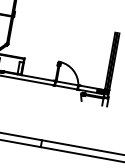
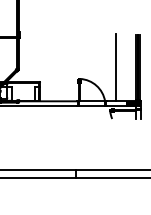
line: (93, 57) -> (116, 67), added

